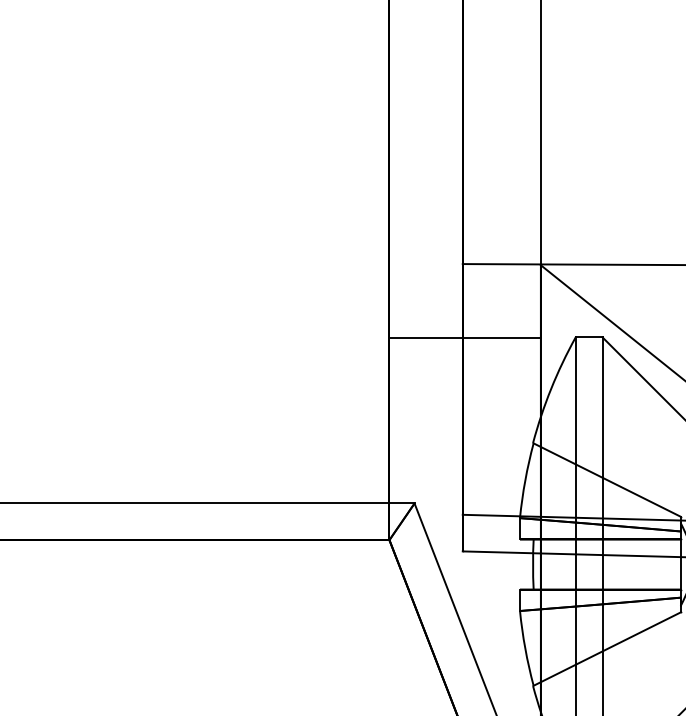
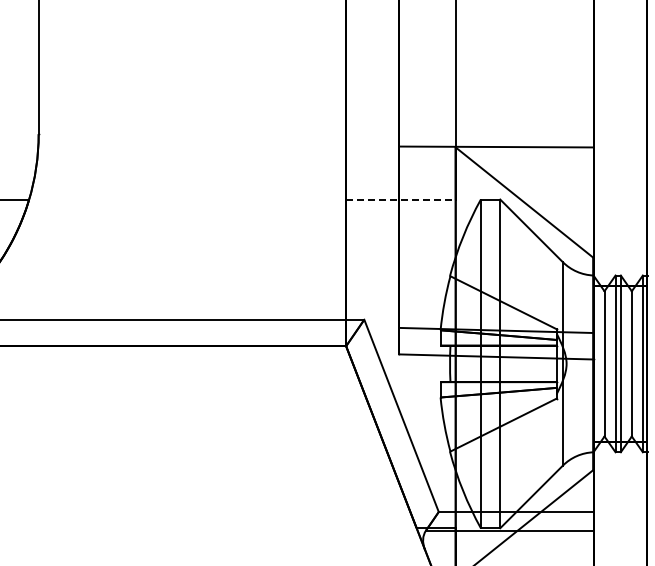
line: (464, 337) -> (400, 199), solid -> dashed

